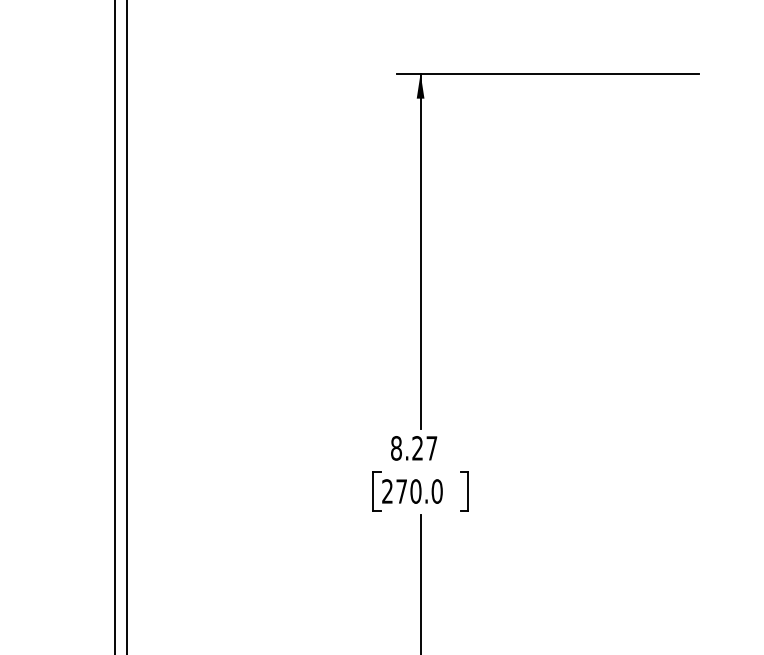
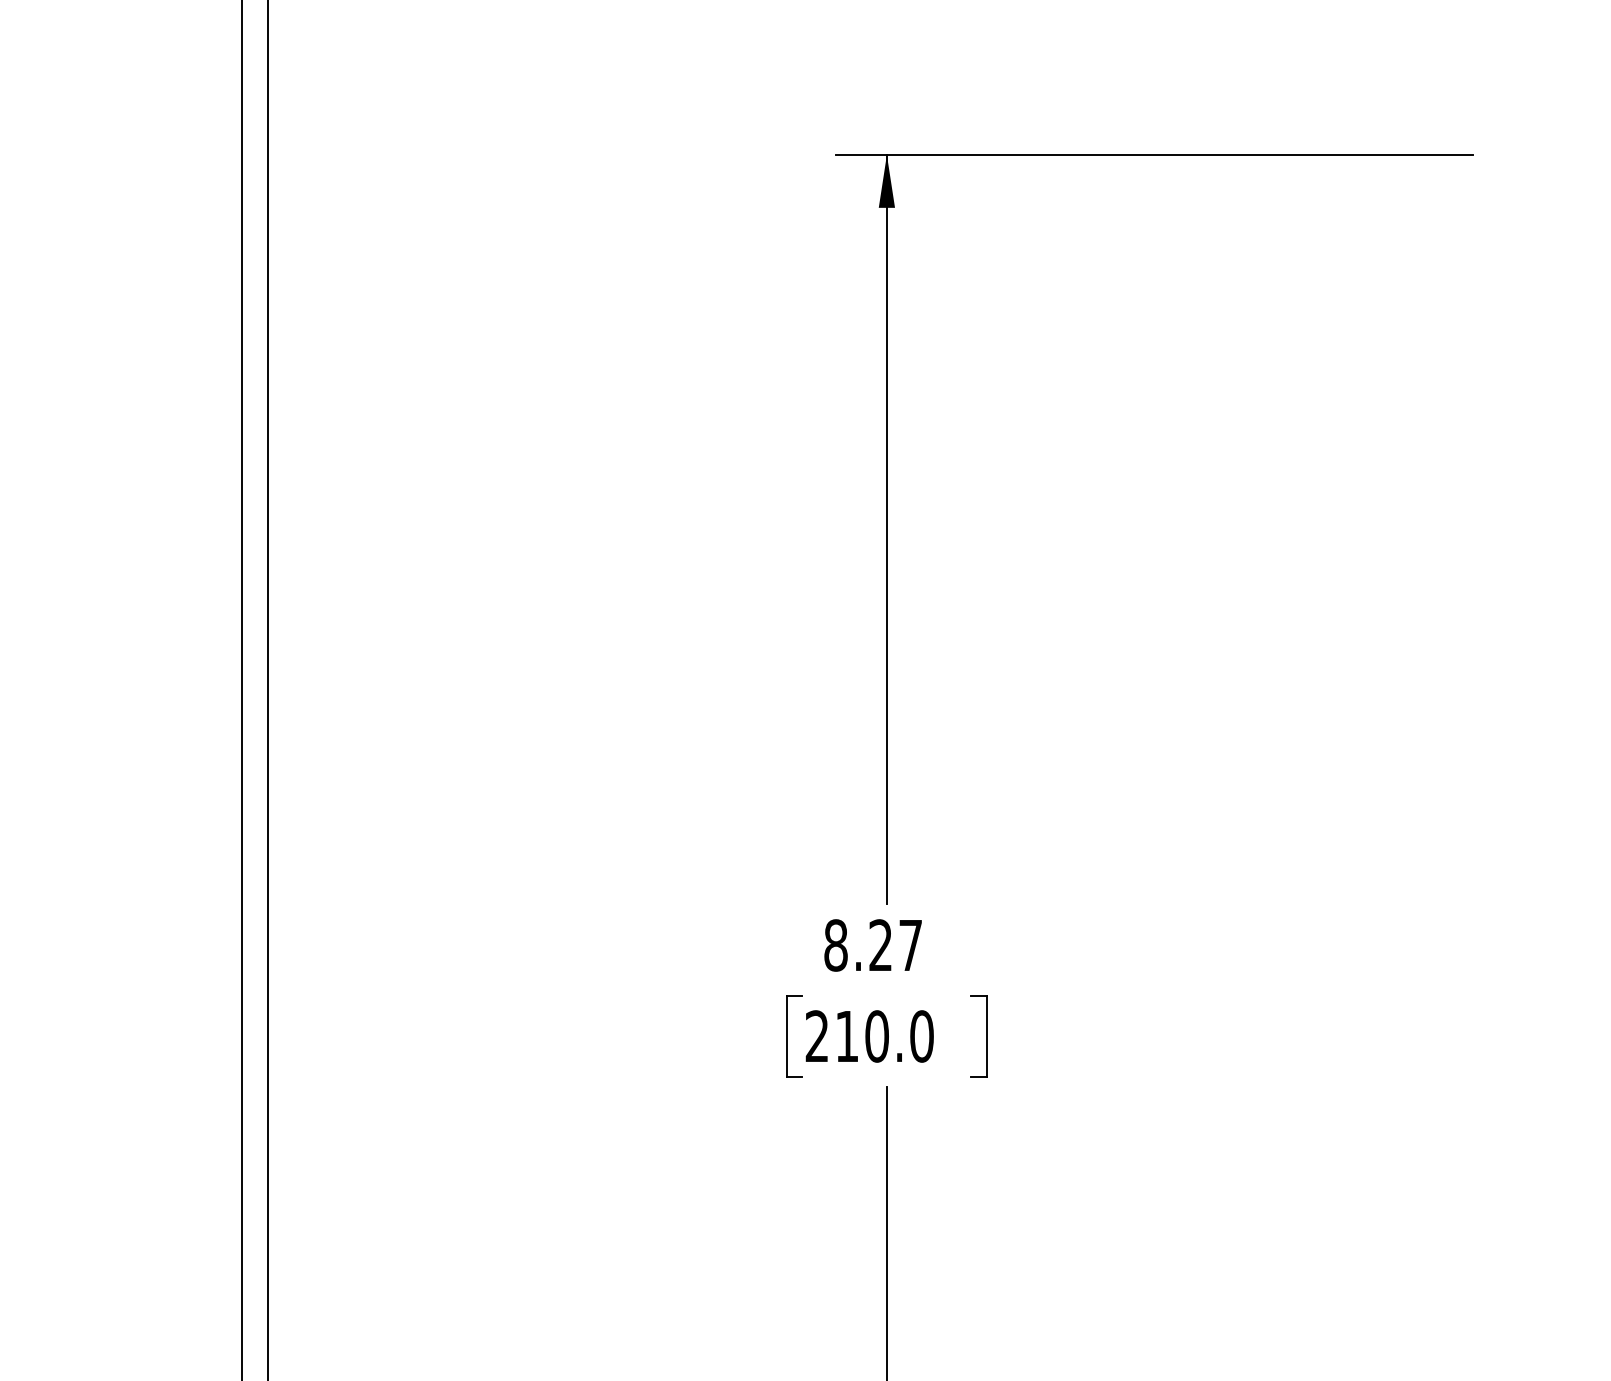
text: (401, 491) -> (846, 1036), 270.0 -> 210.0

